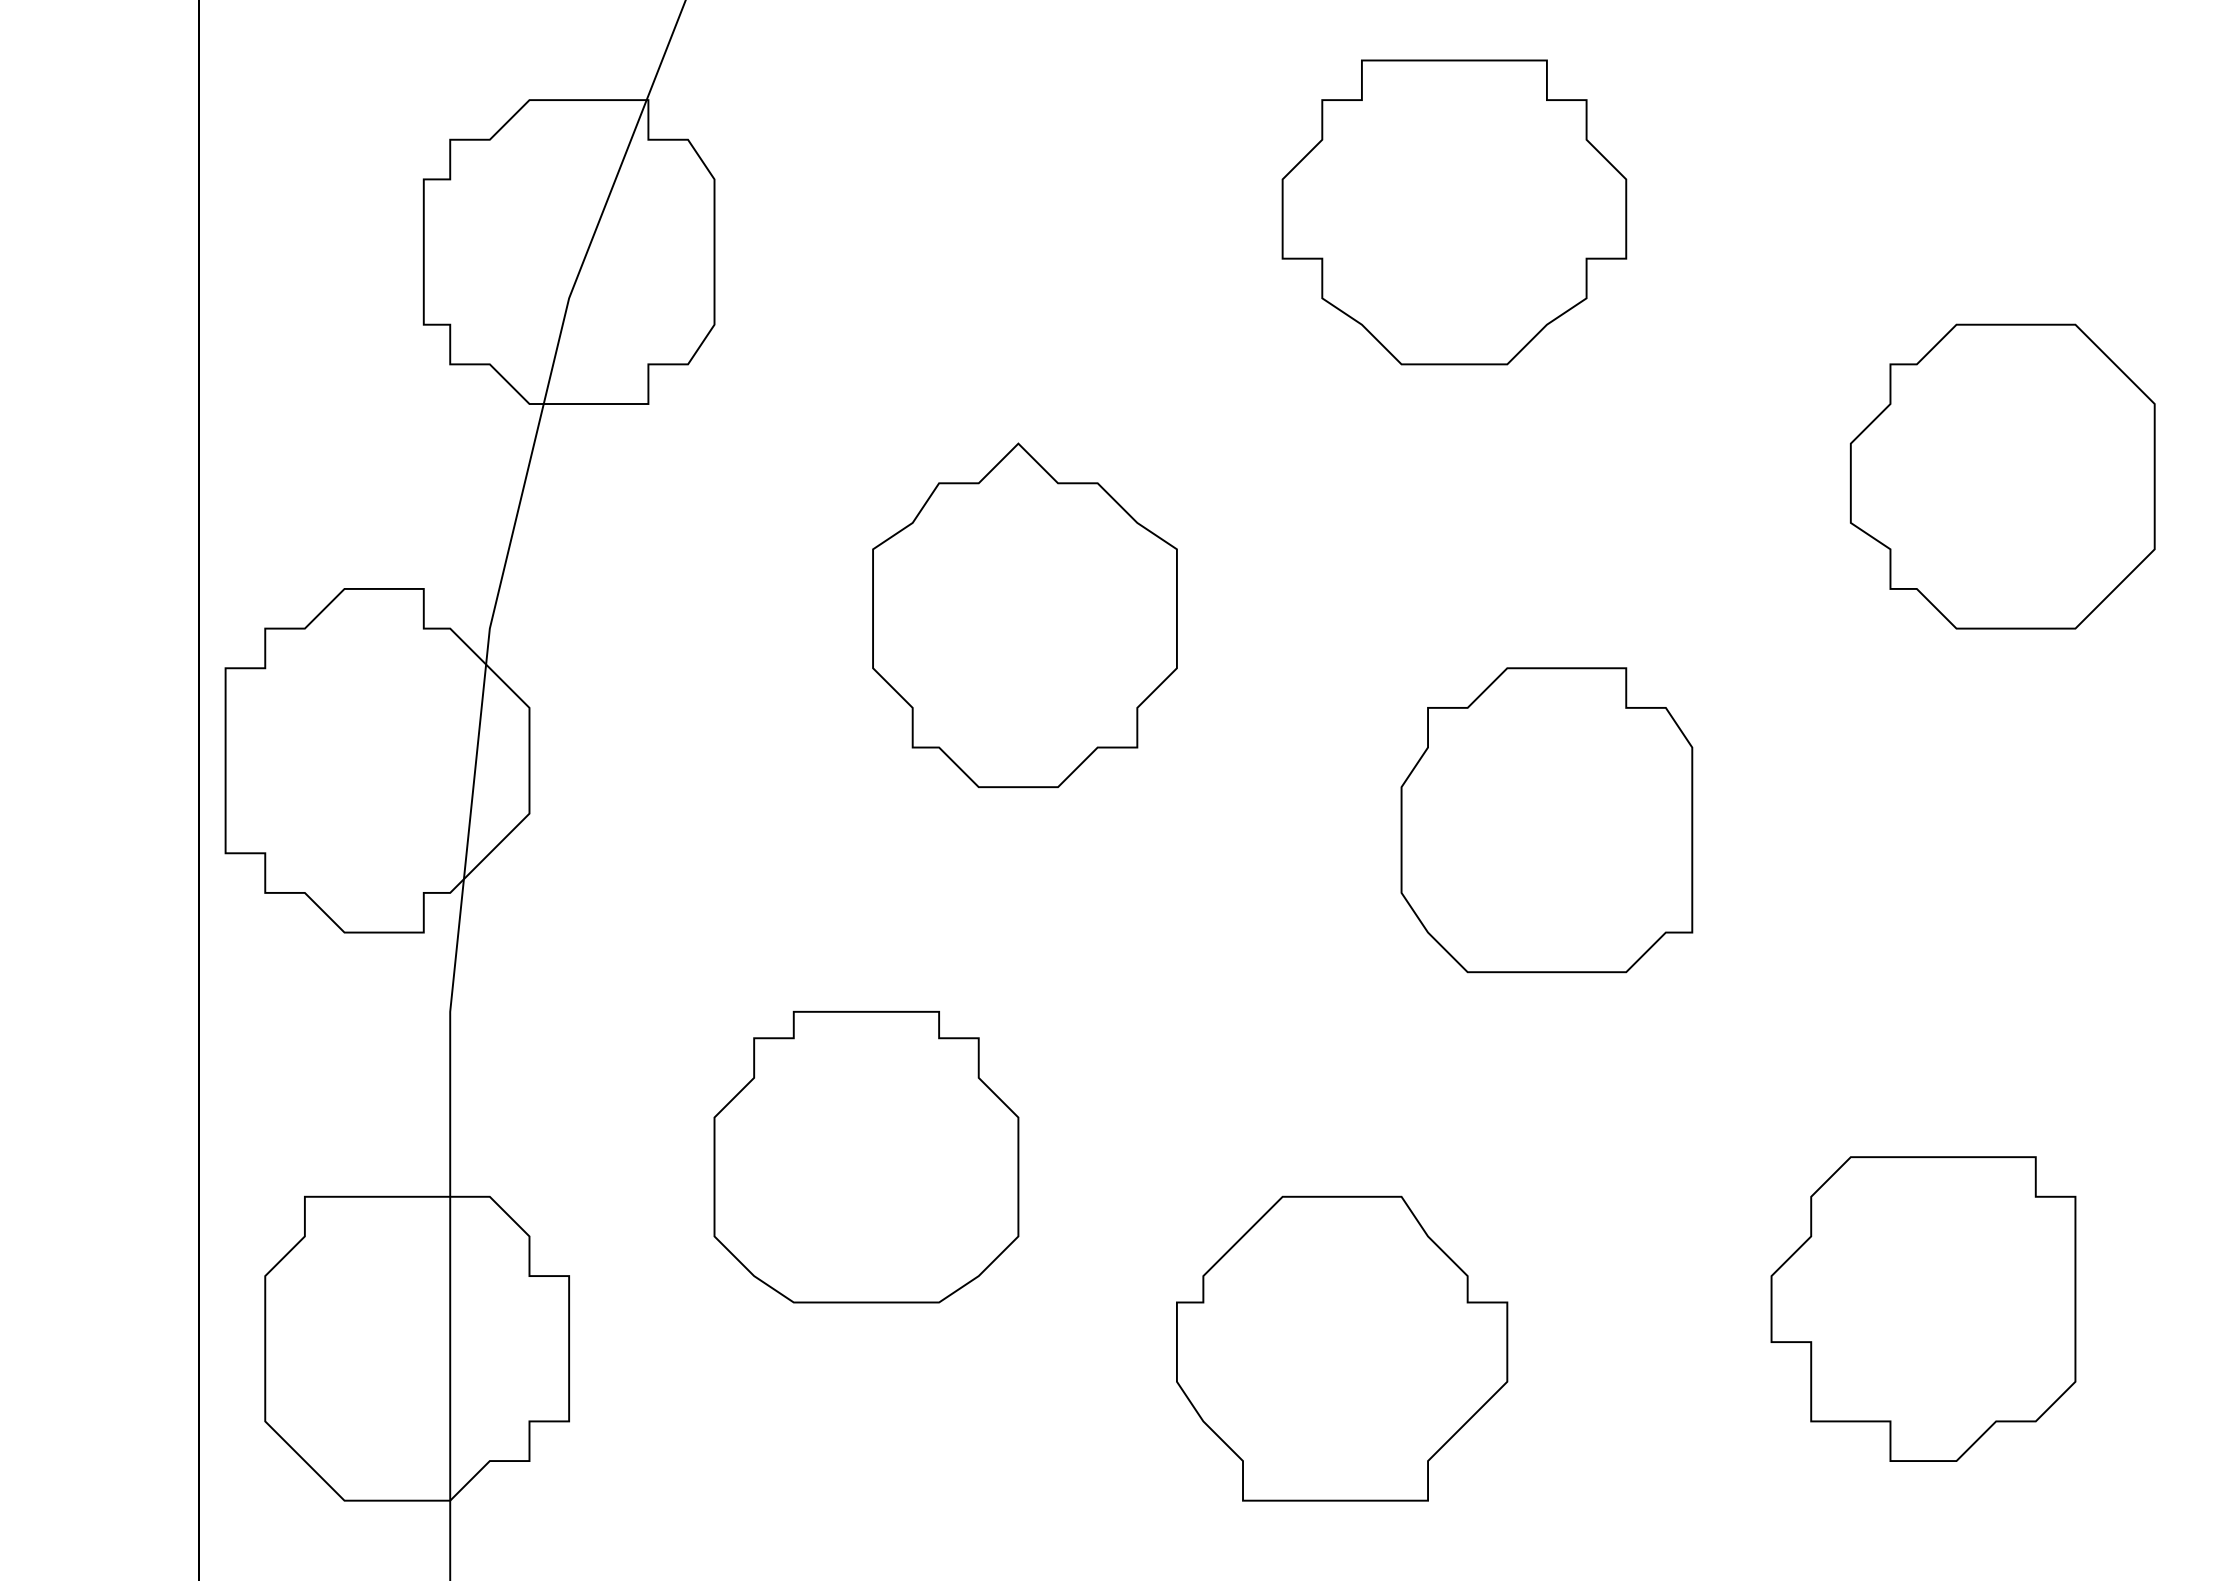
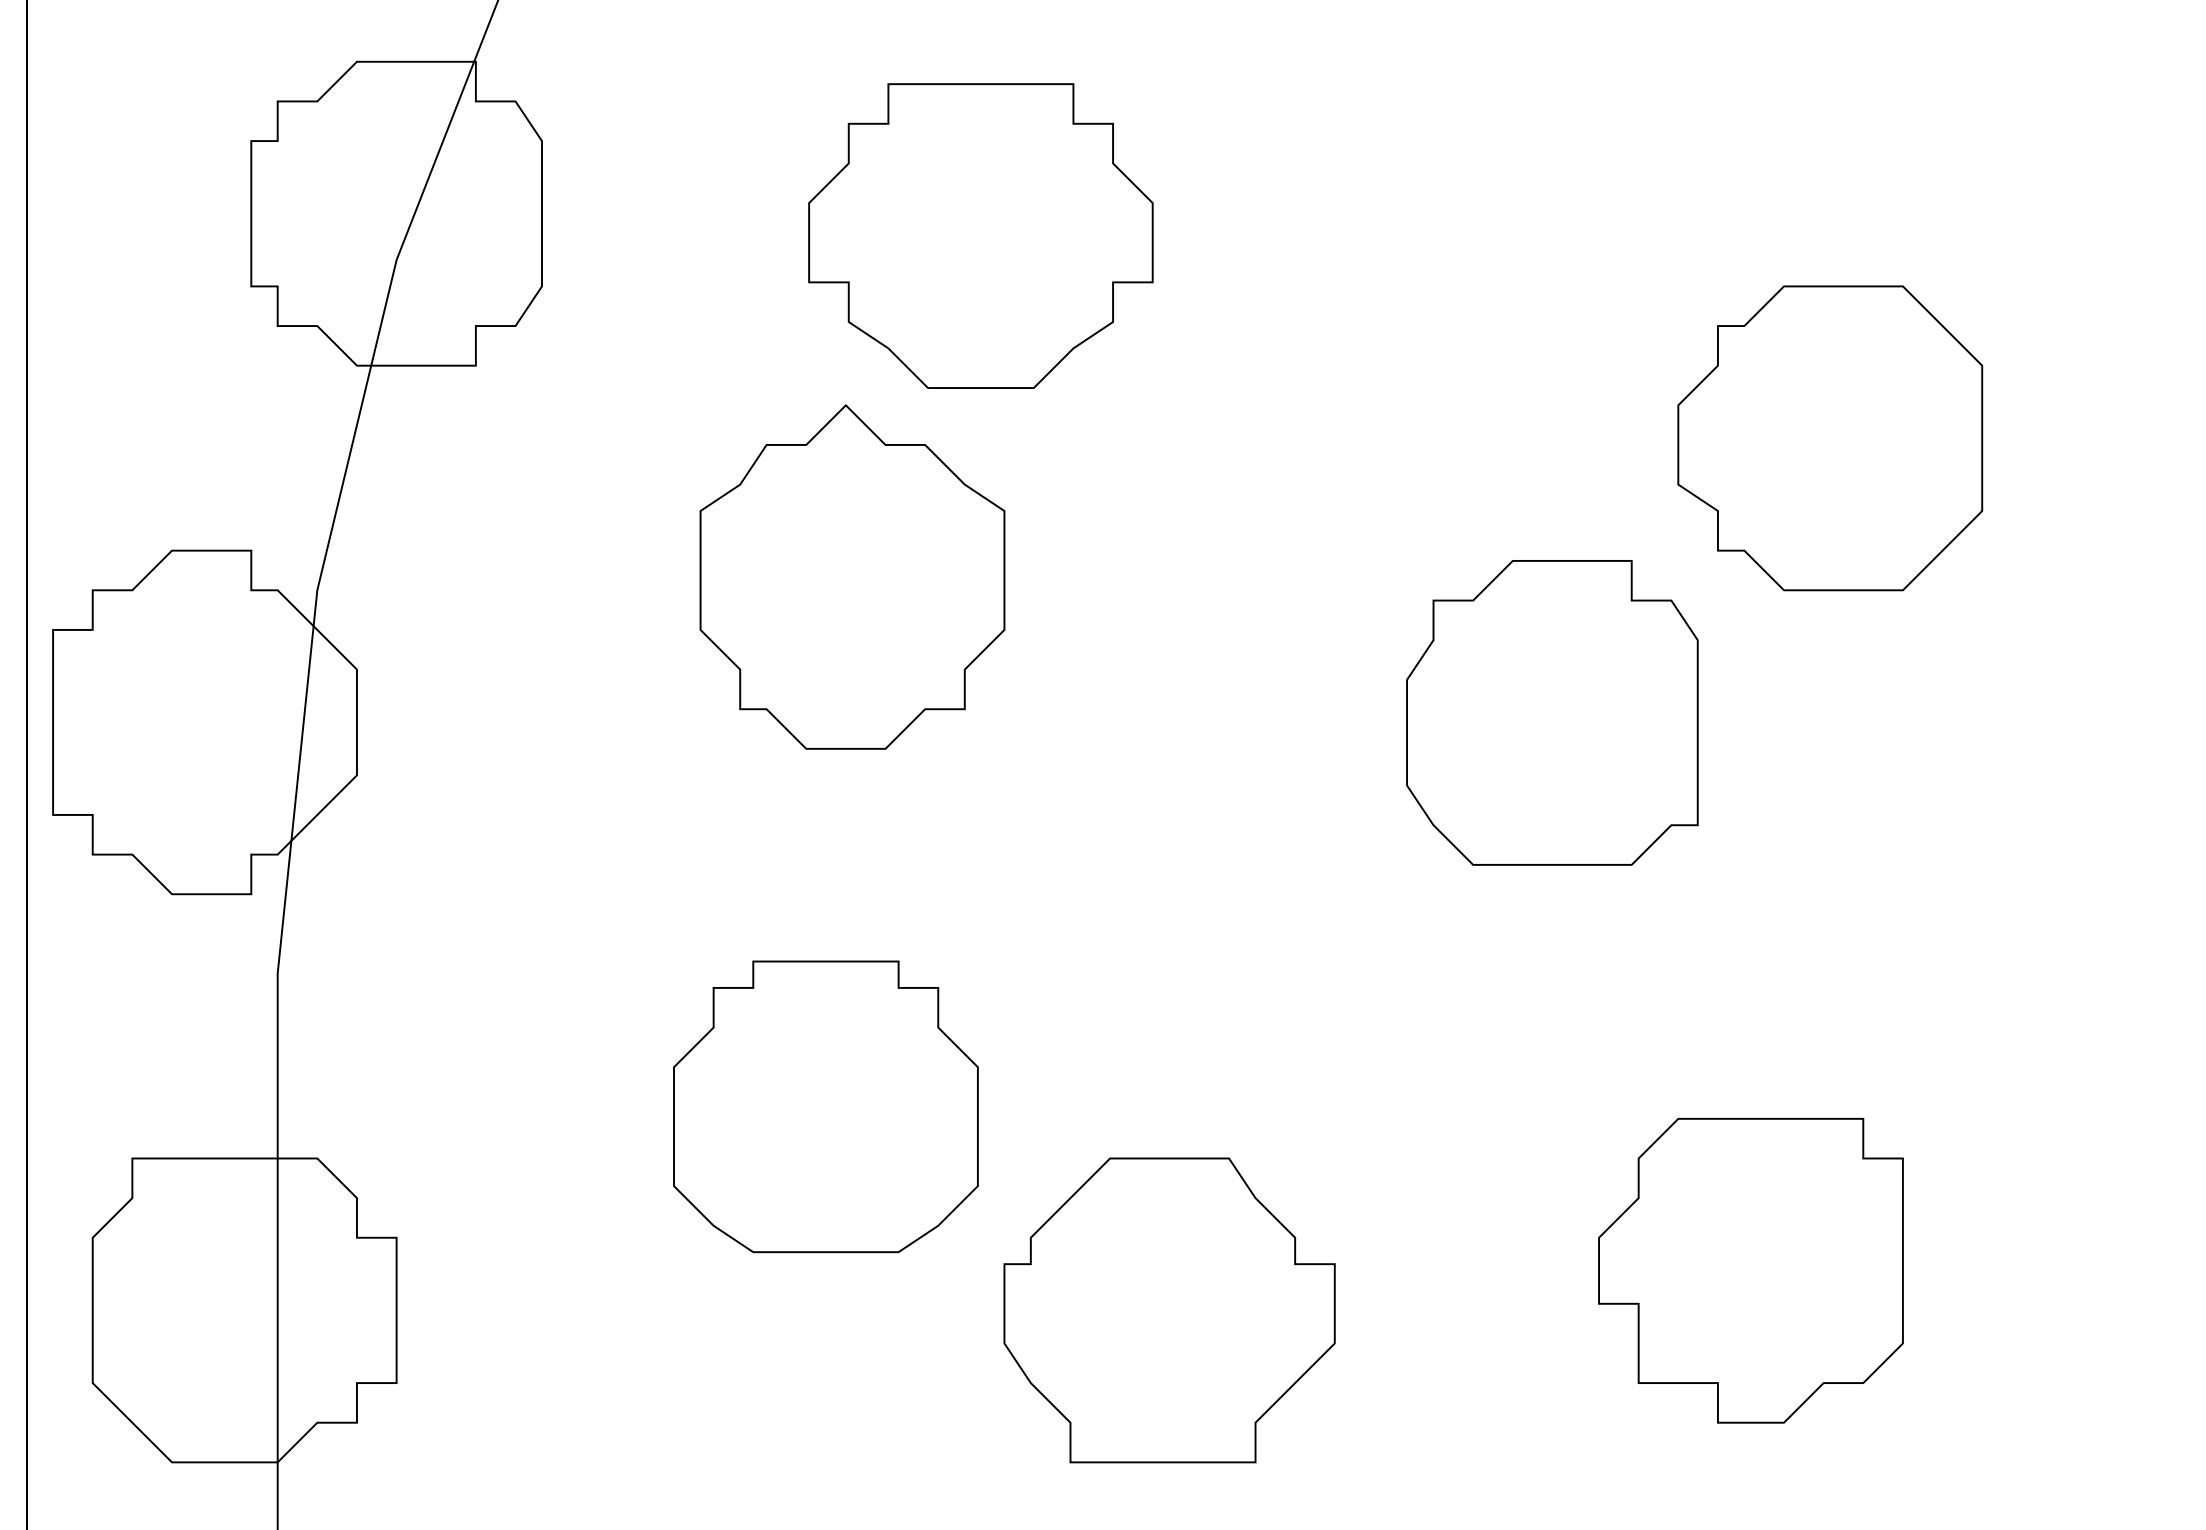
part: (1454, 212) -> (980, 236), moved
part: (1546, 820) -> (1551, 713), moved
part: (866, 1156) -> (825, 1106), moved

